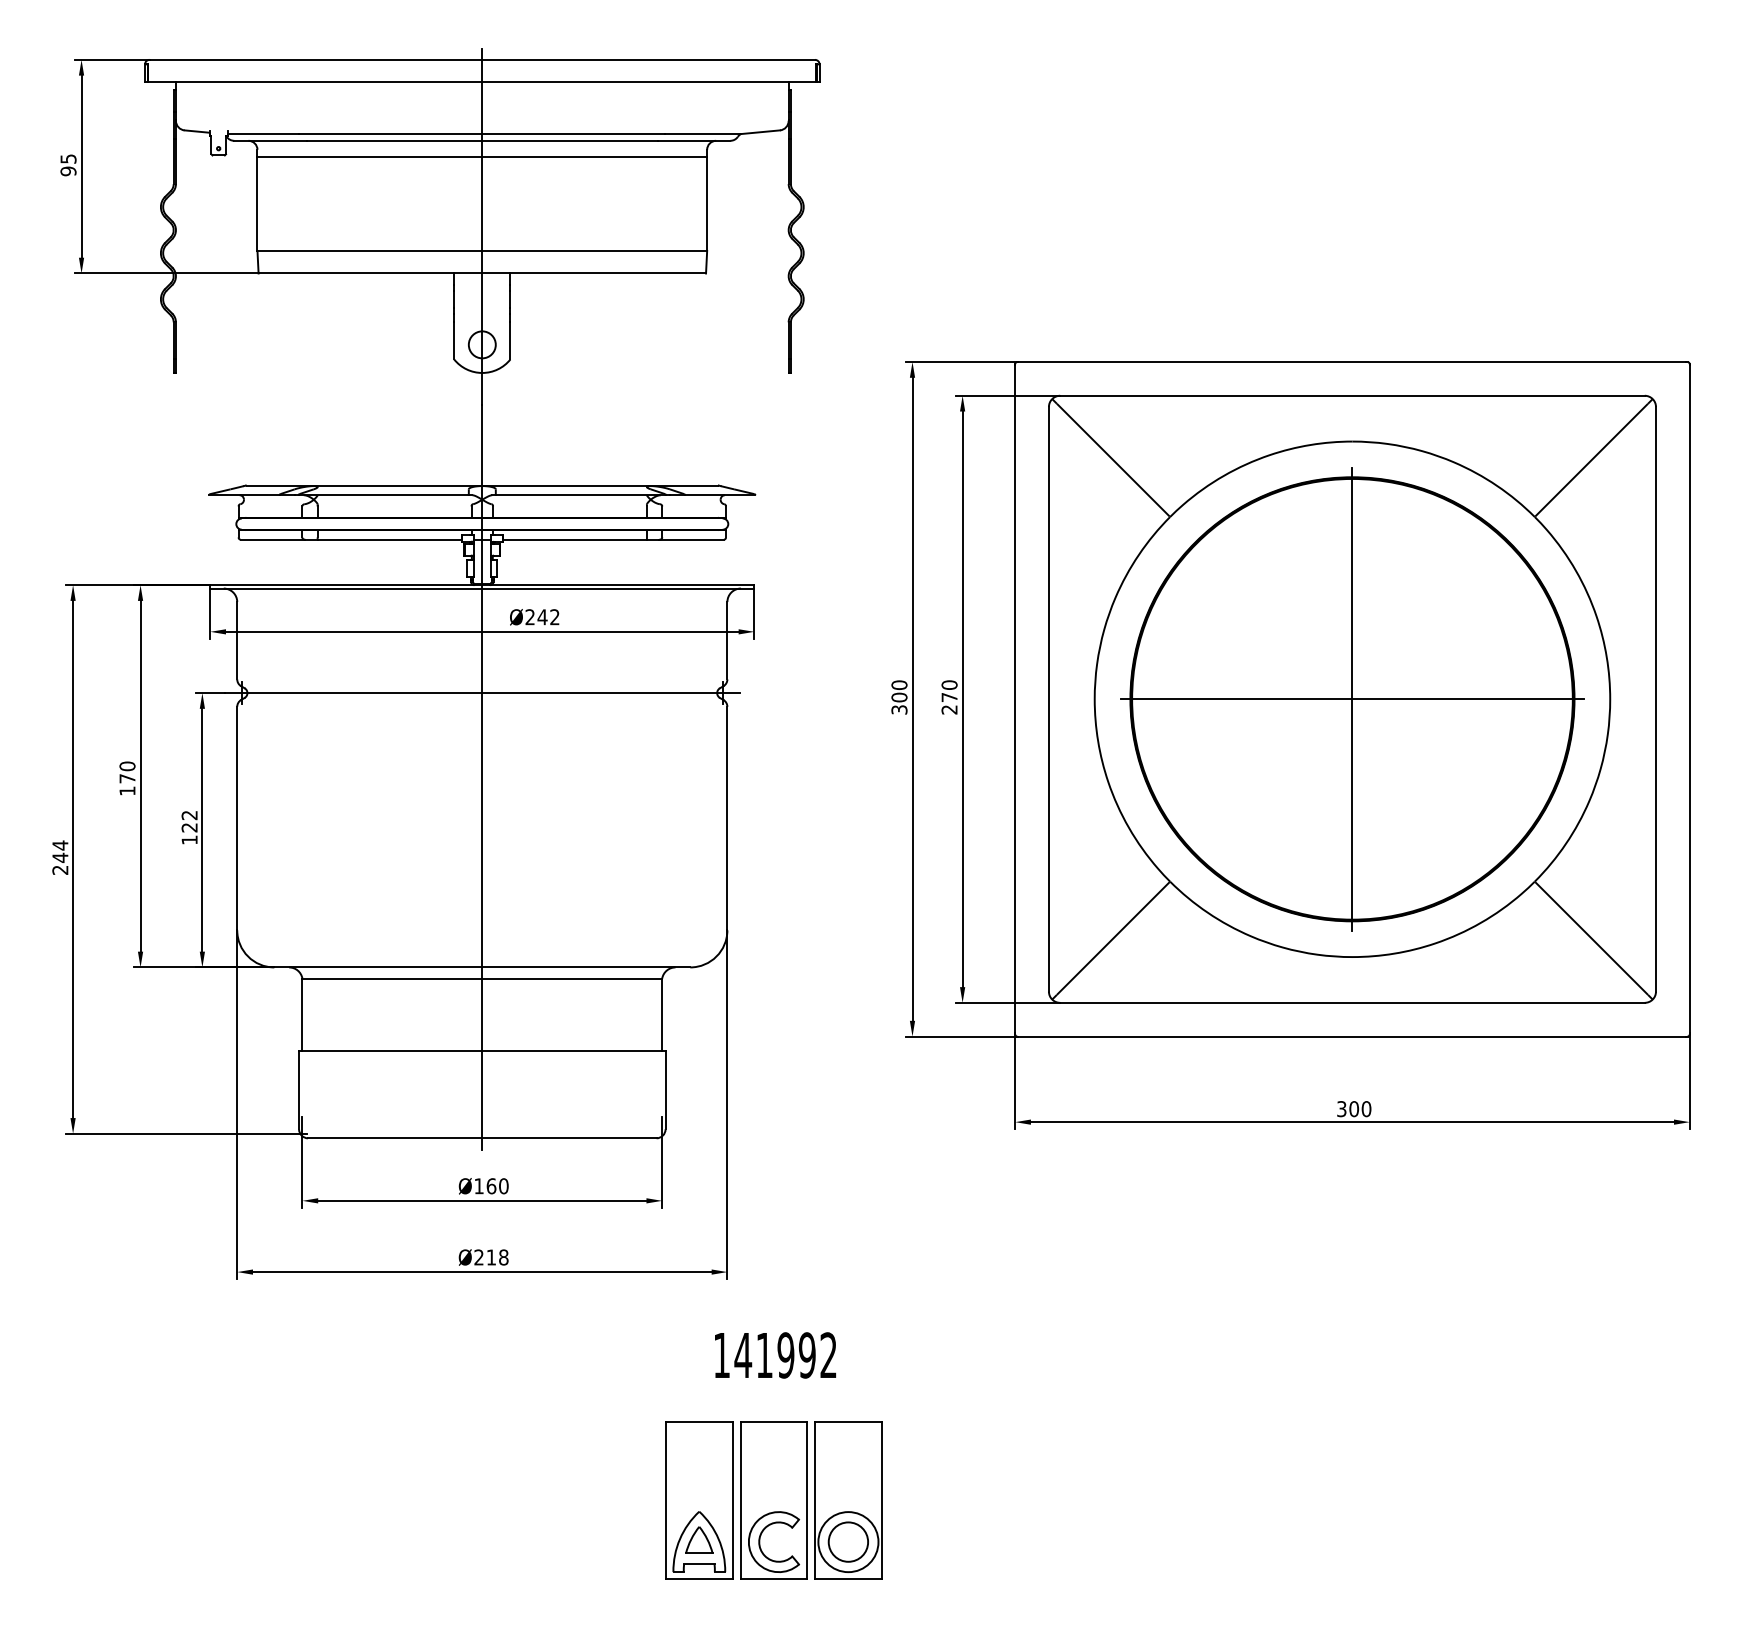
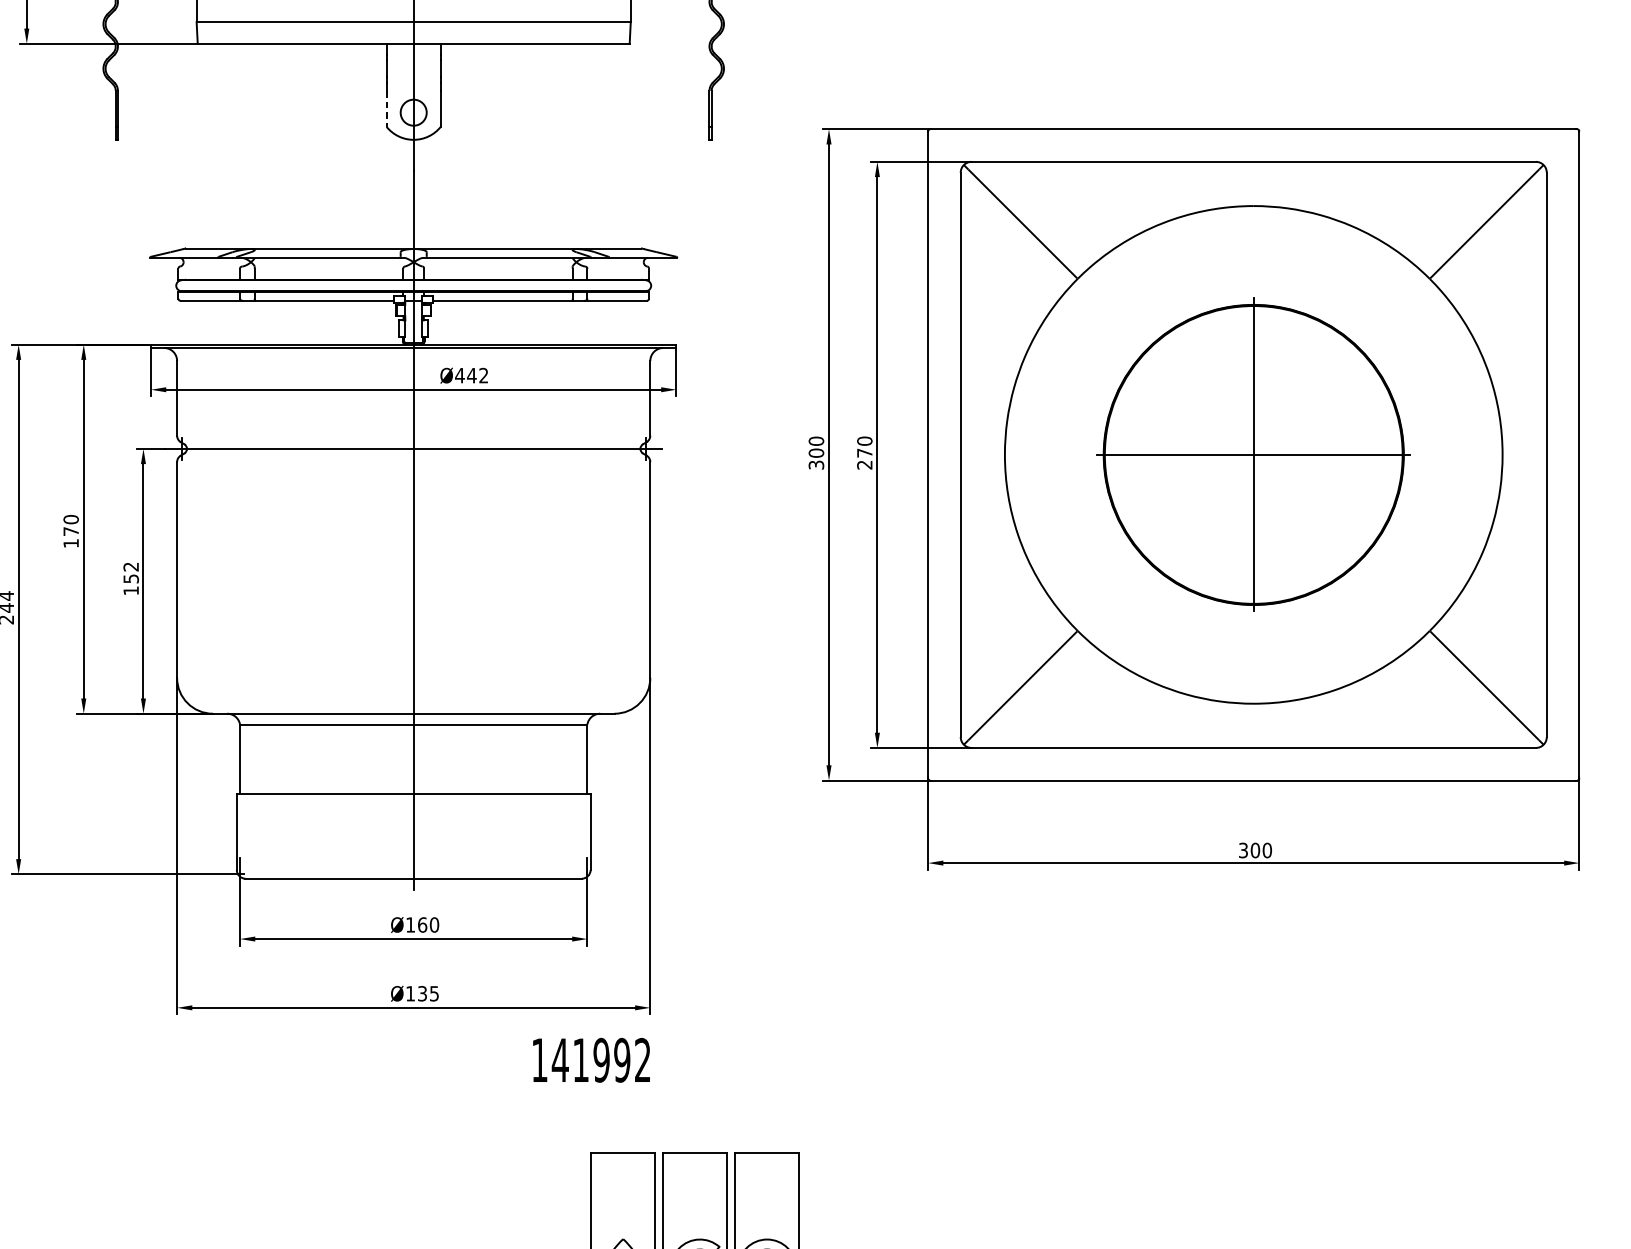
line: (454, 340) -> (386, 108), solid -> dashed
text: (530, 617) -> (460, 375), Ø242 -> Ø442
part: (1352, 699) -> (1253, 455), size x0.7
text: (189, 827) -> (131, 578), 122 -> 152
text: (491, 1257) -> (422, 993), Ø218 -> Ø135
text: (775, 1355) -> (591, 1060), moved

